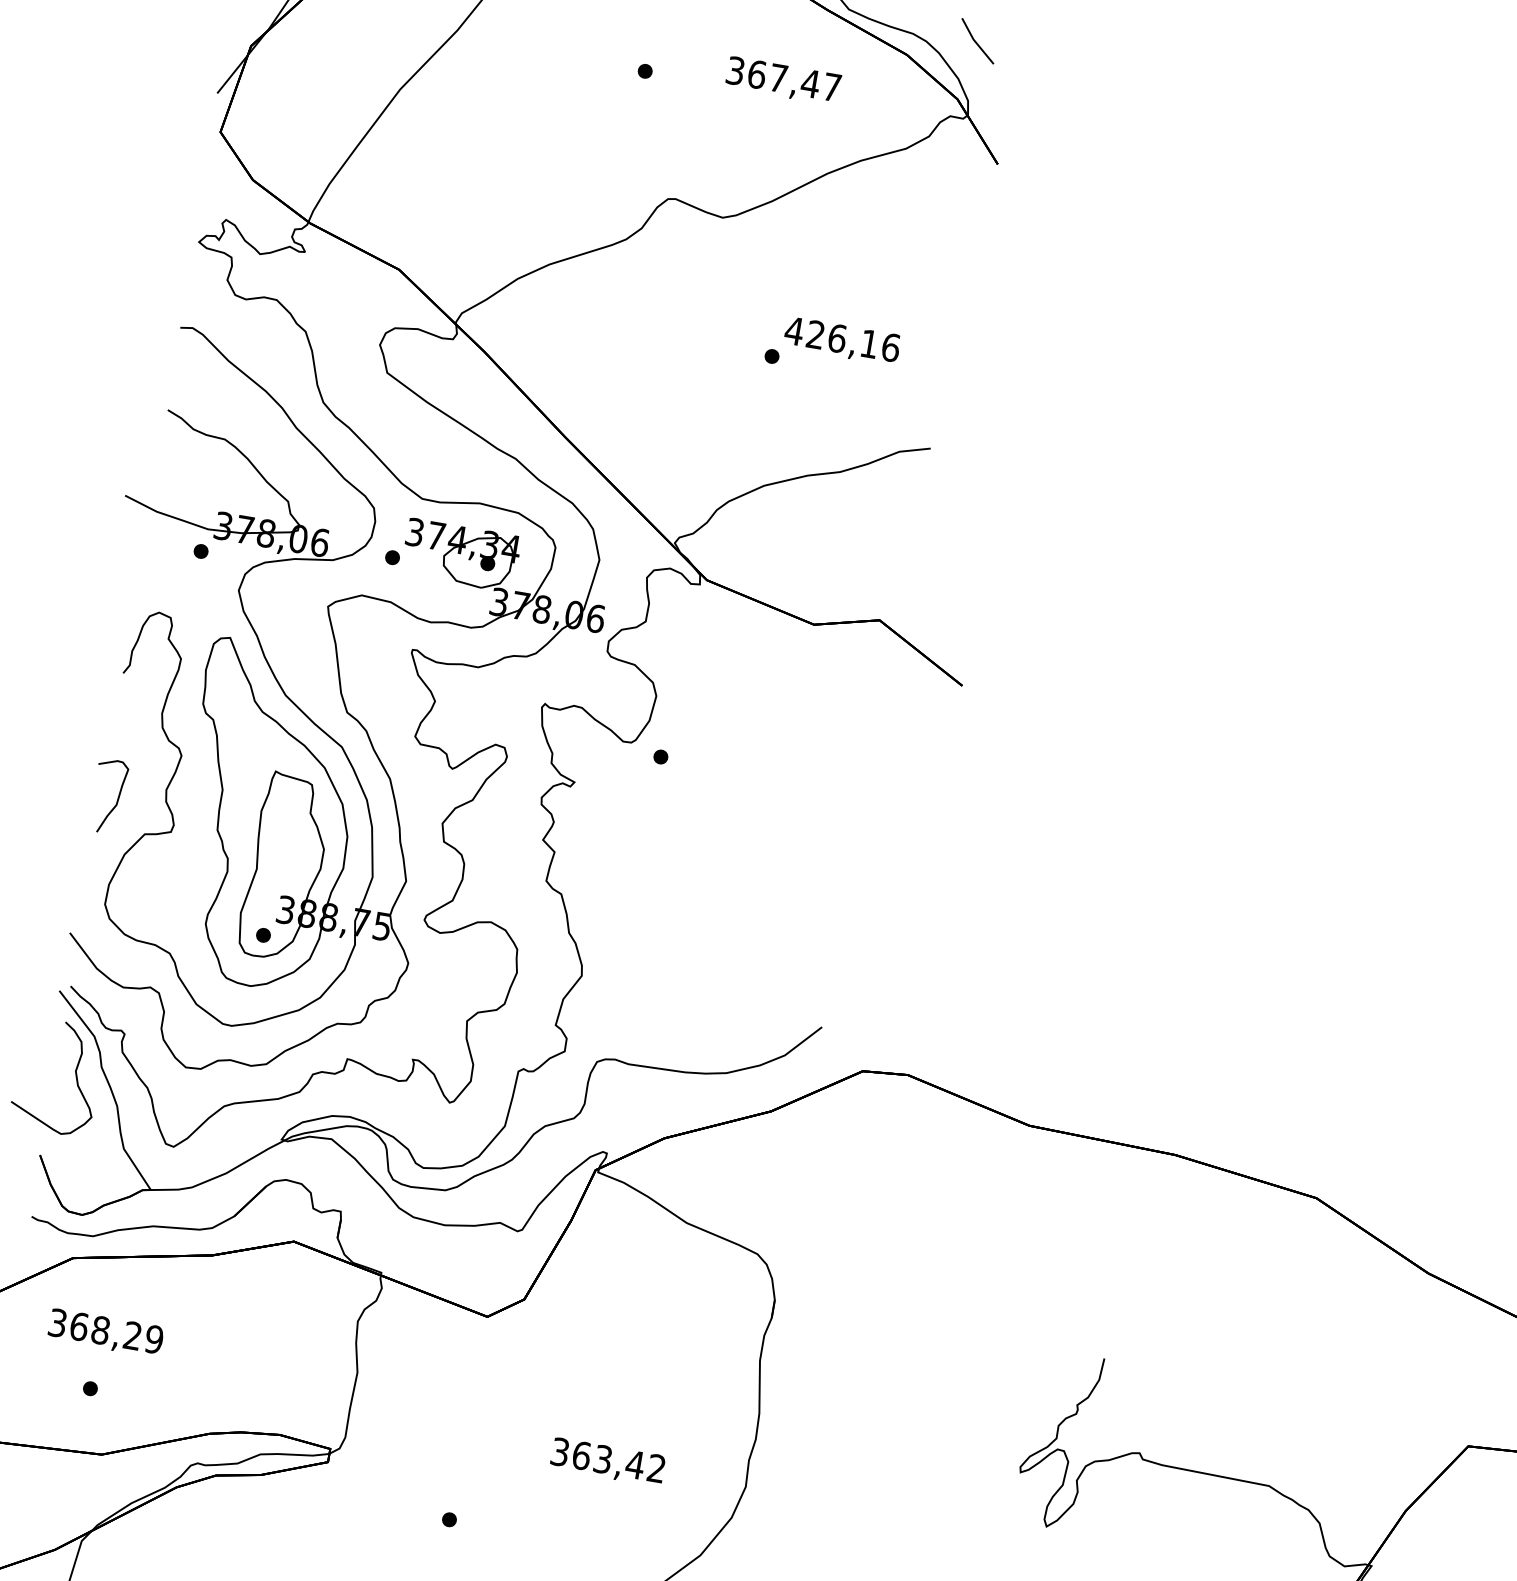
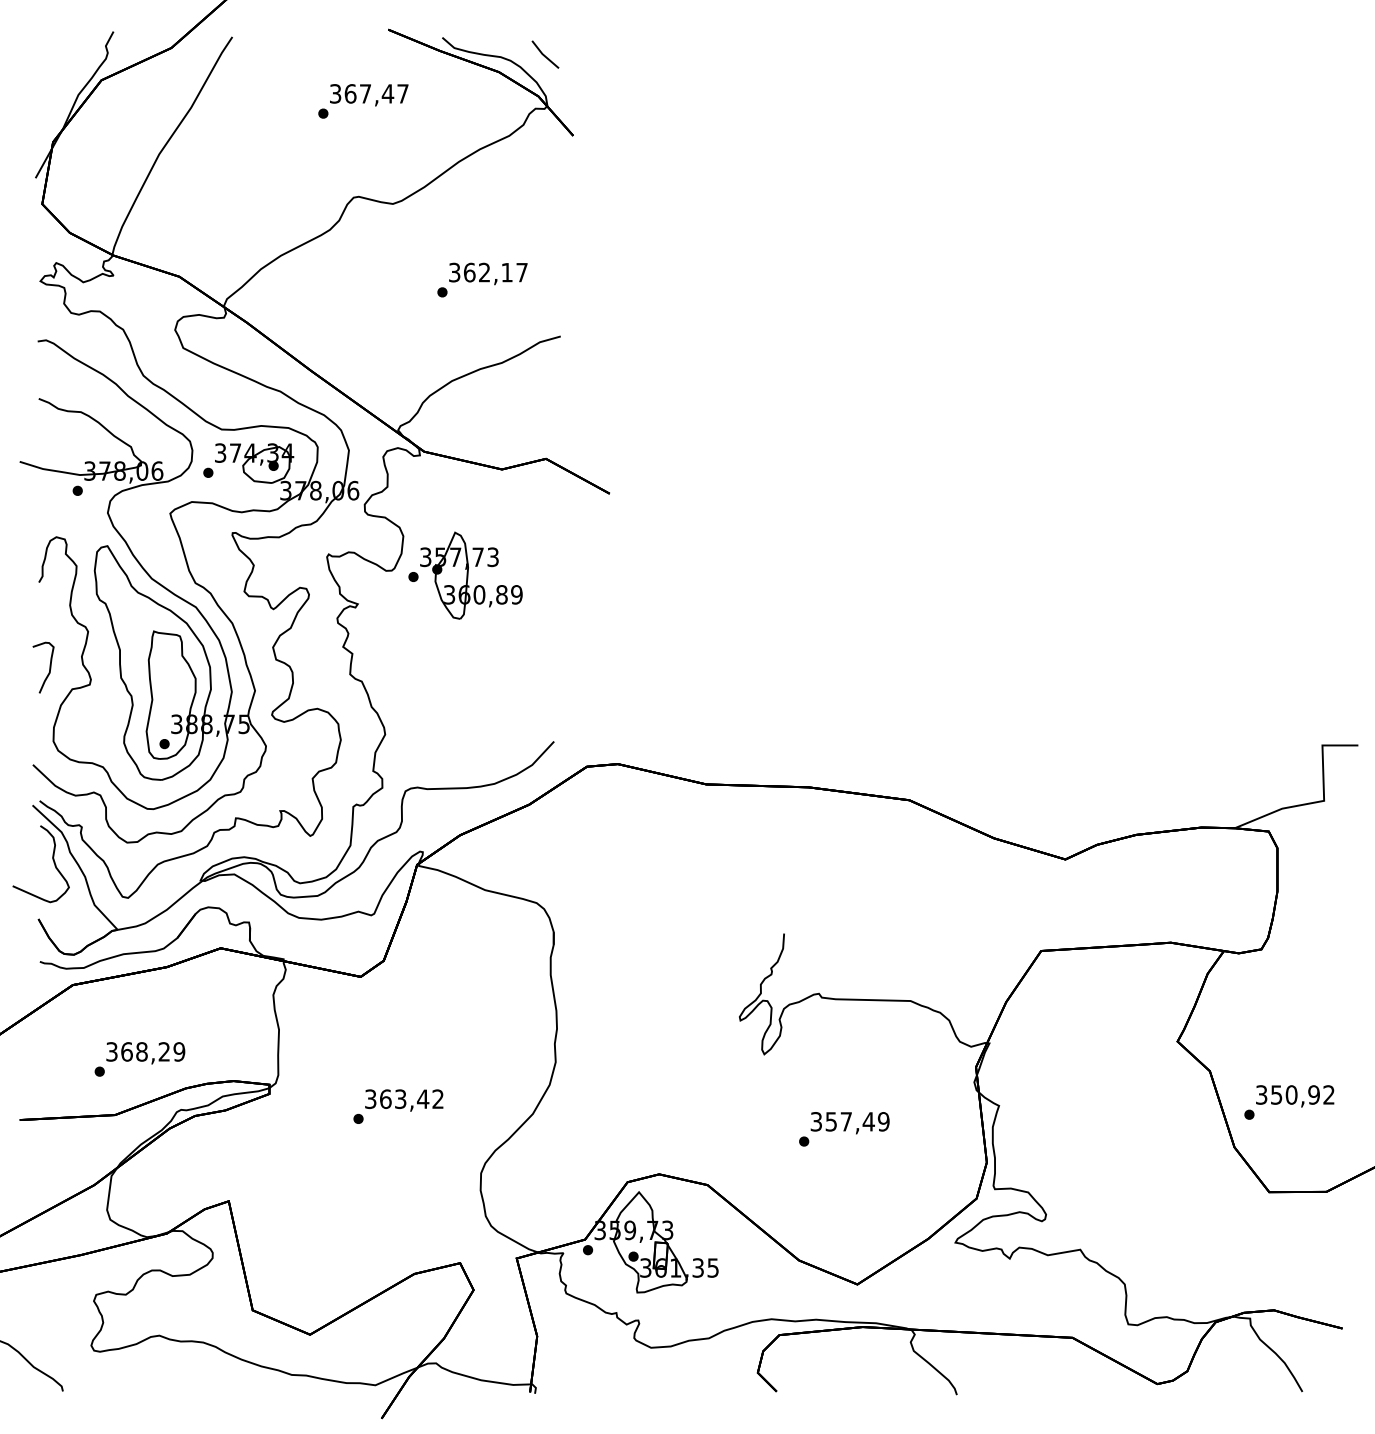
text: (783, 81) -> (369, 95), moved
text: (842, 339) -> (488, 272), 426,16 -> 362,17
part: (744, 769) -> (471, 575), added
text: (105, 1333) -> (145, 1053), moved
text: (608, 1462) -> (404, 1100), moved

